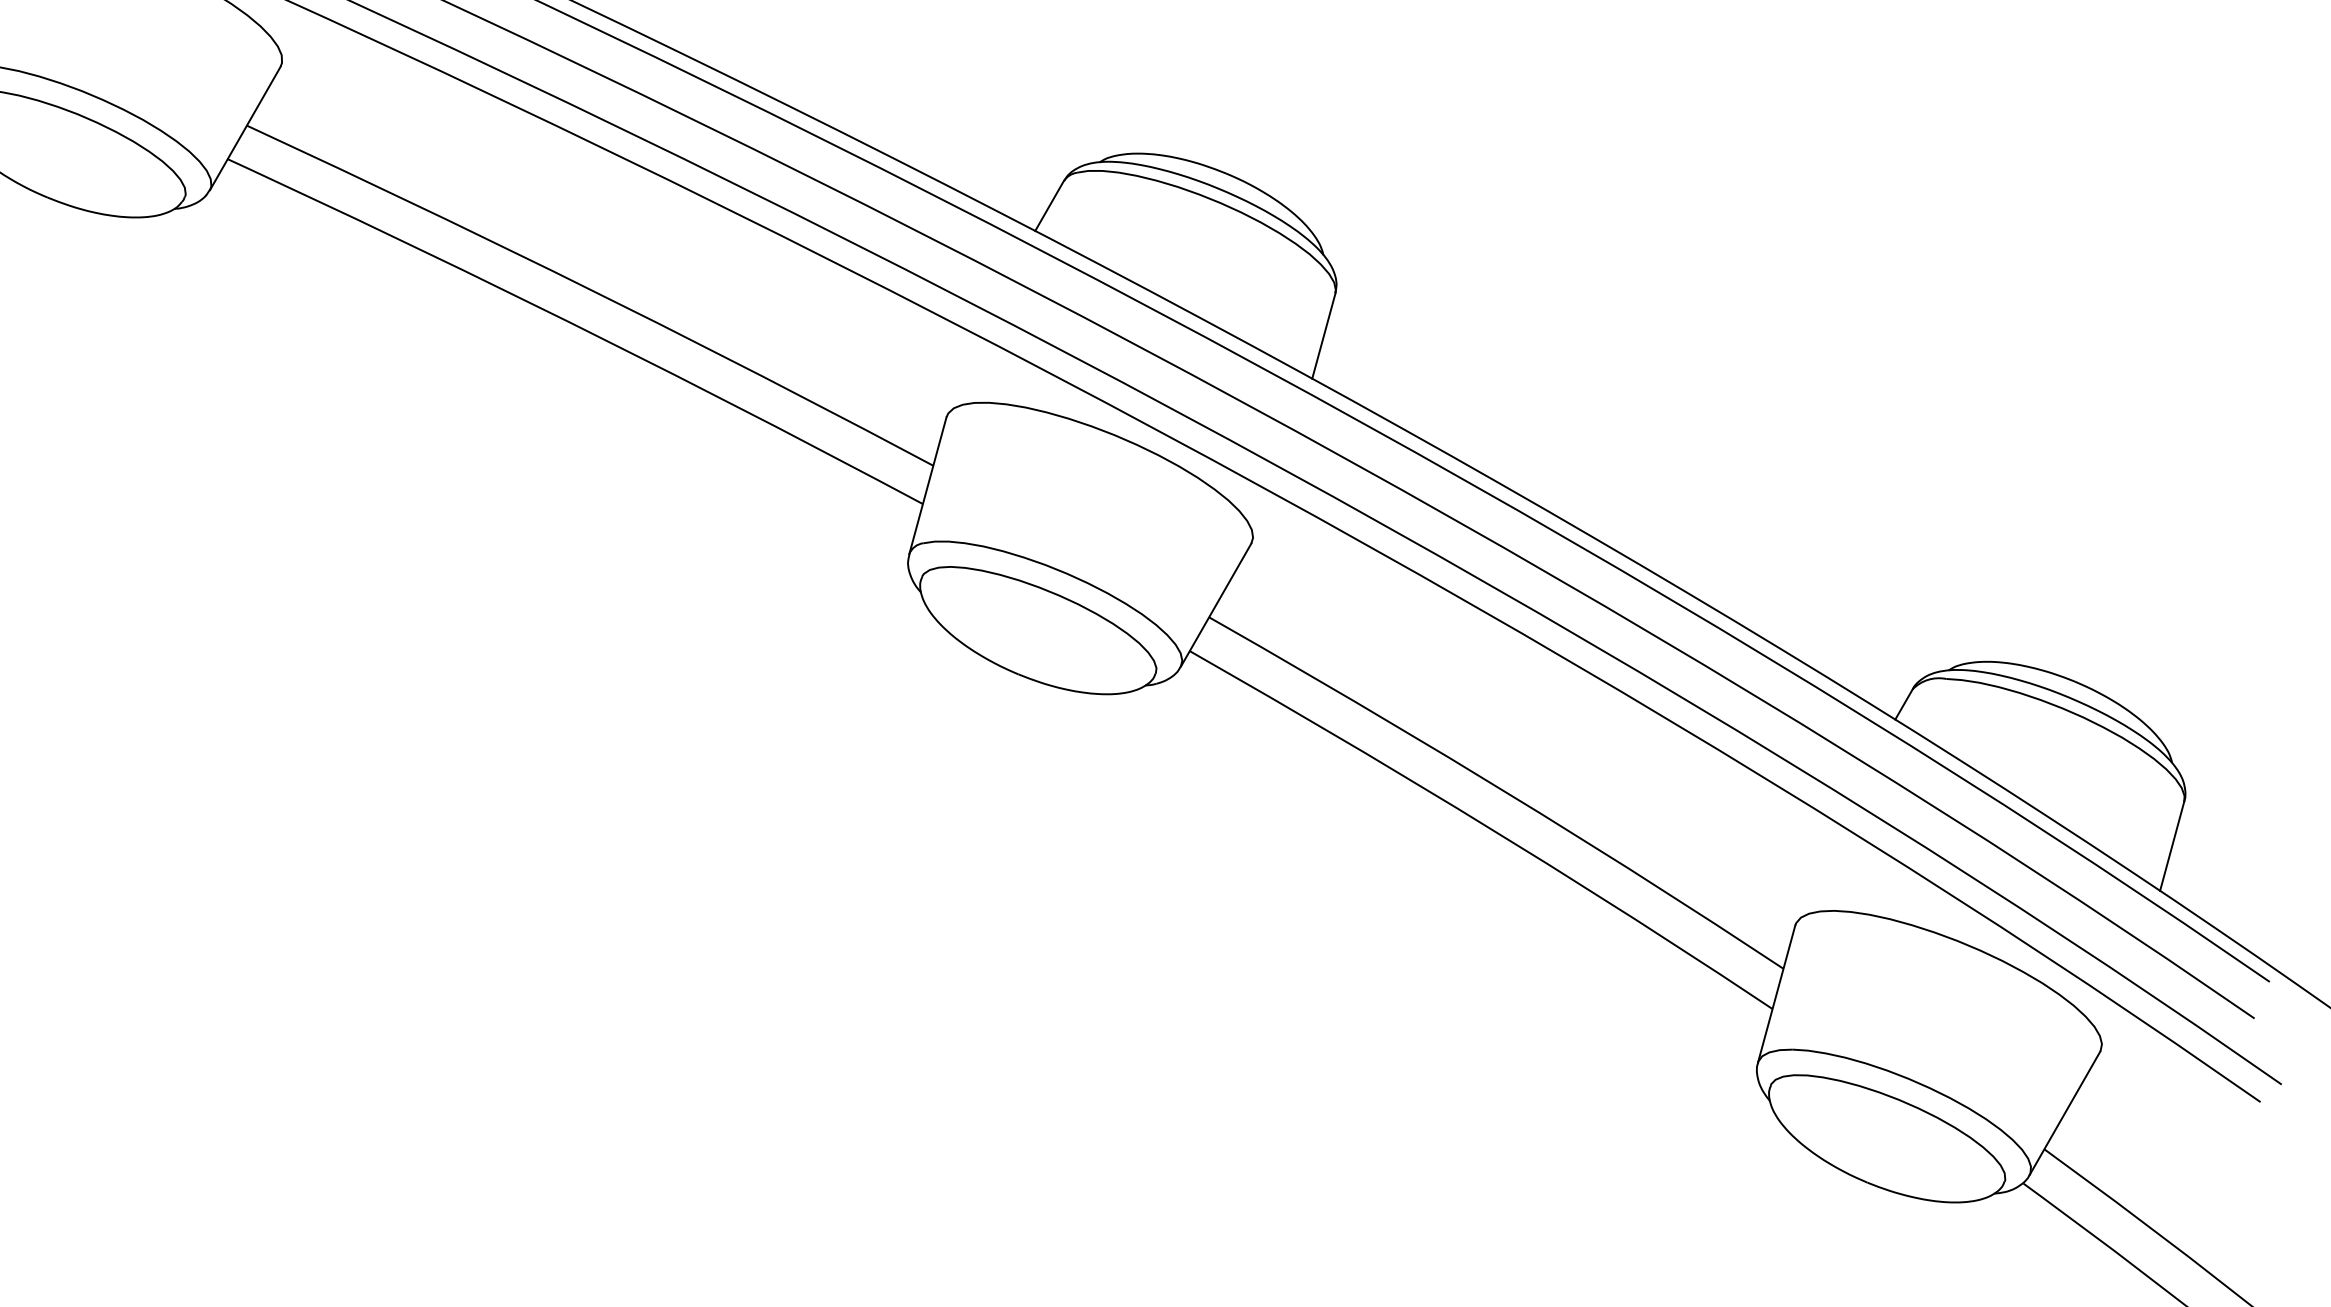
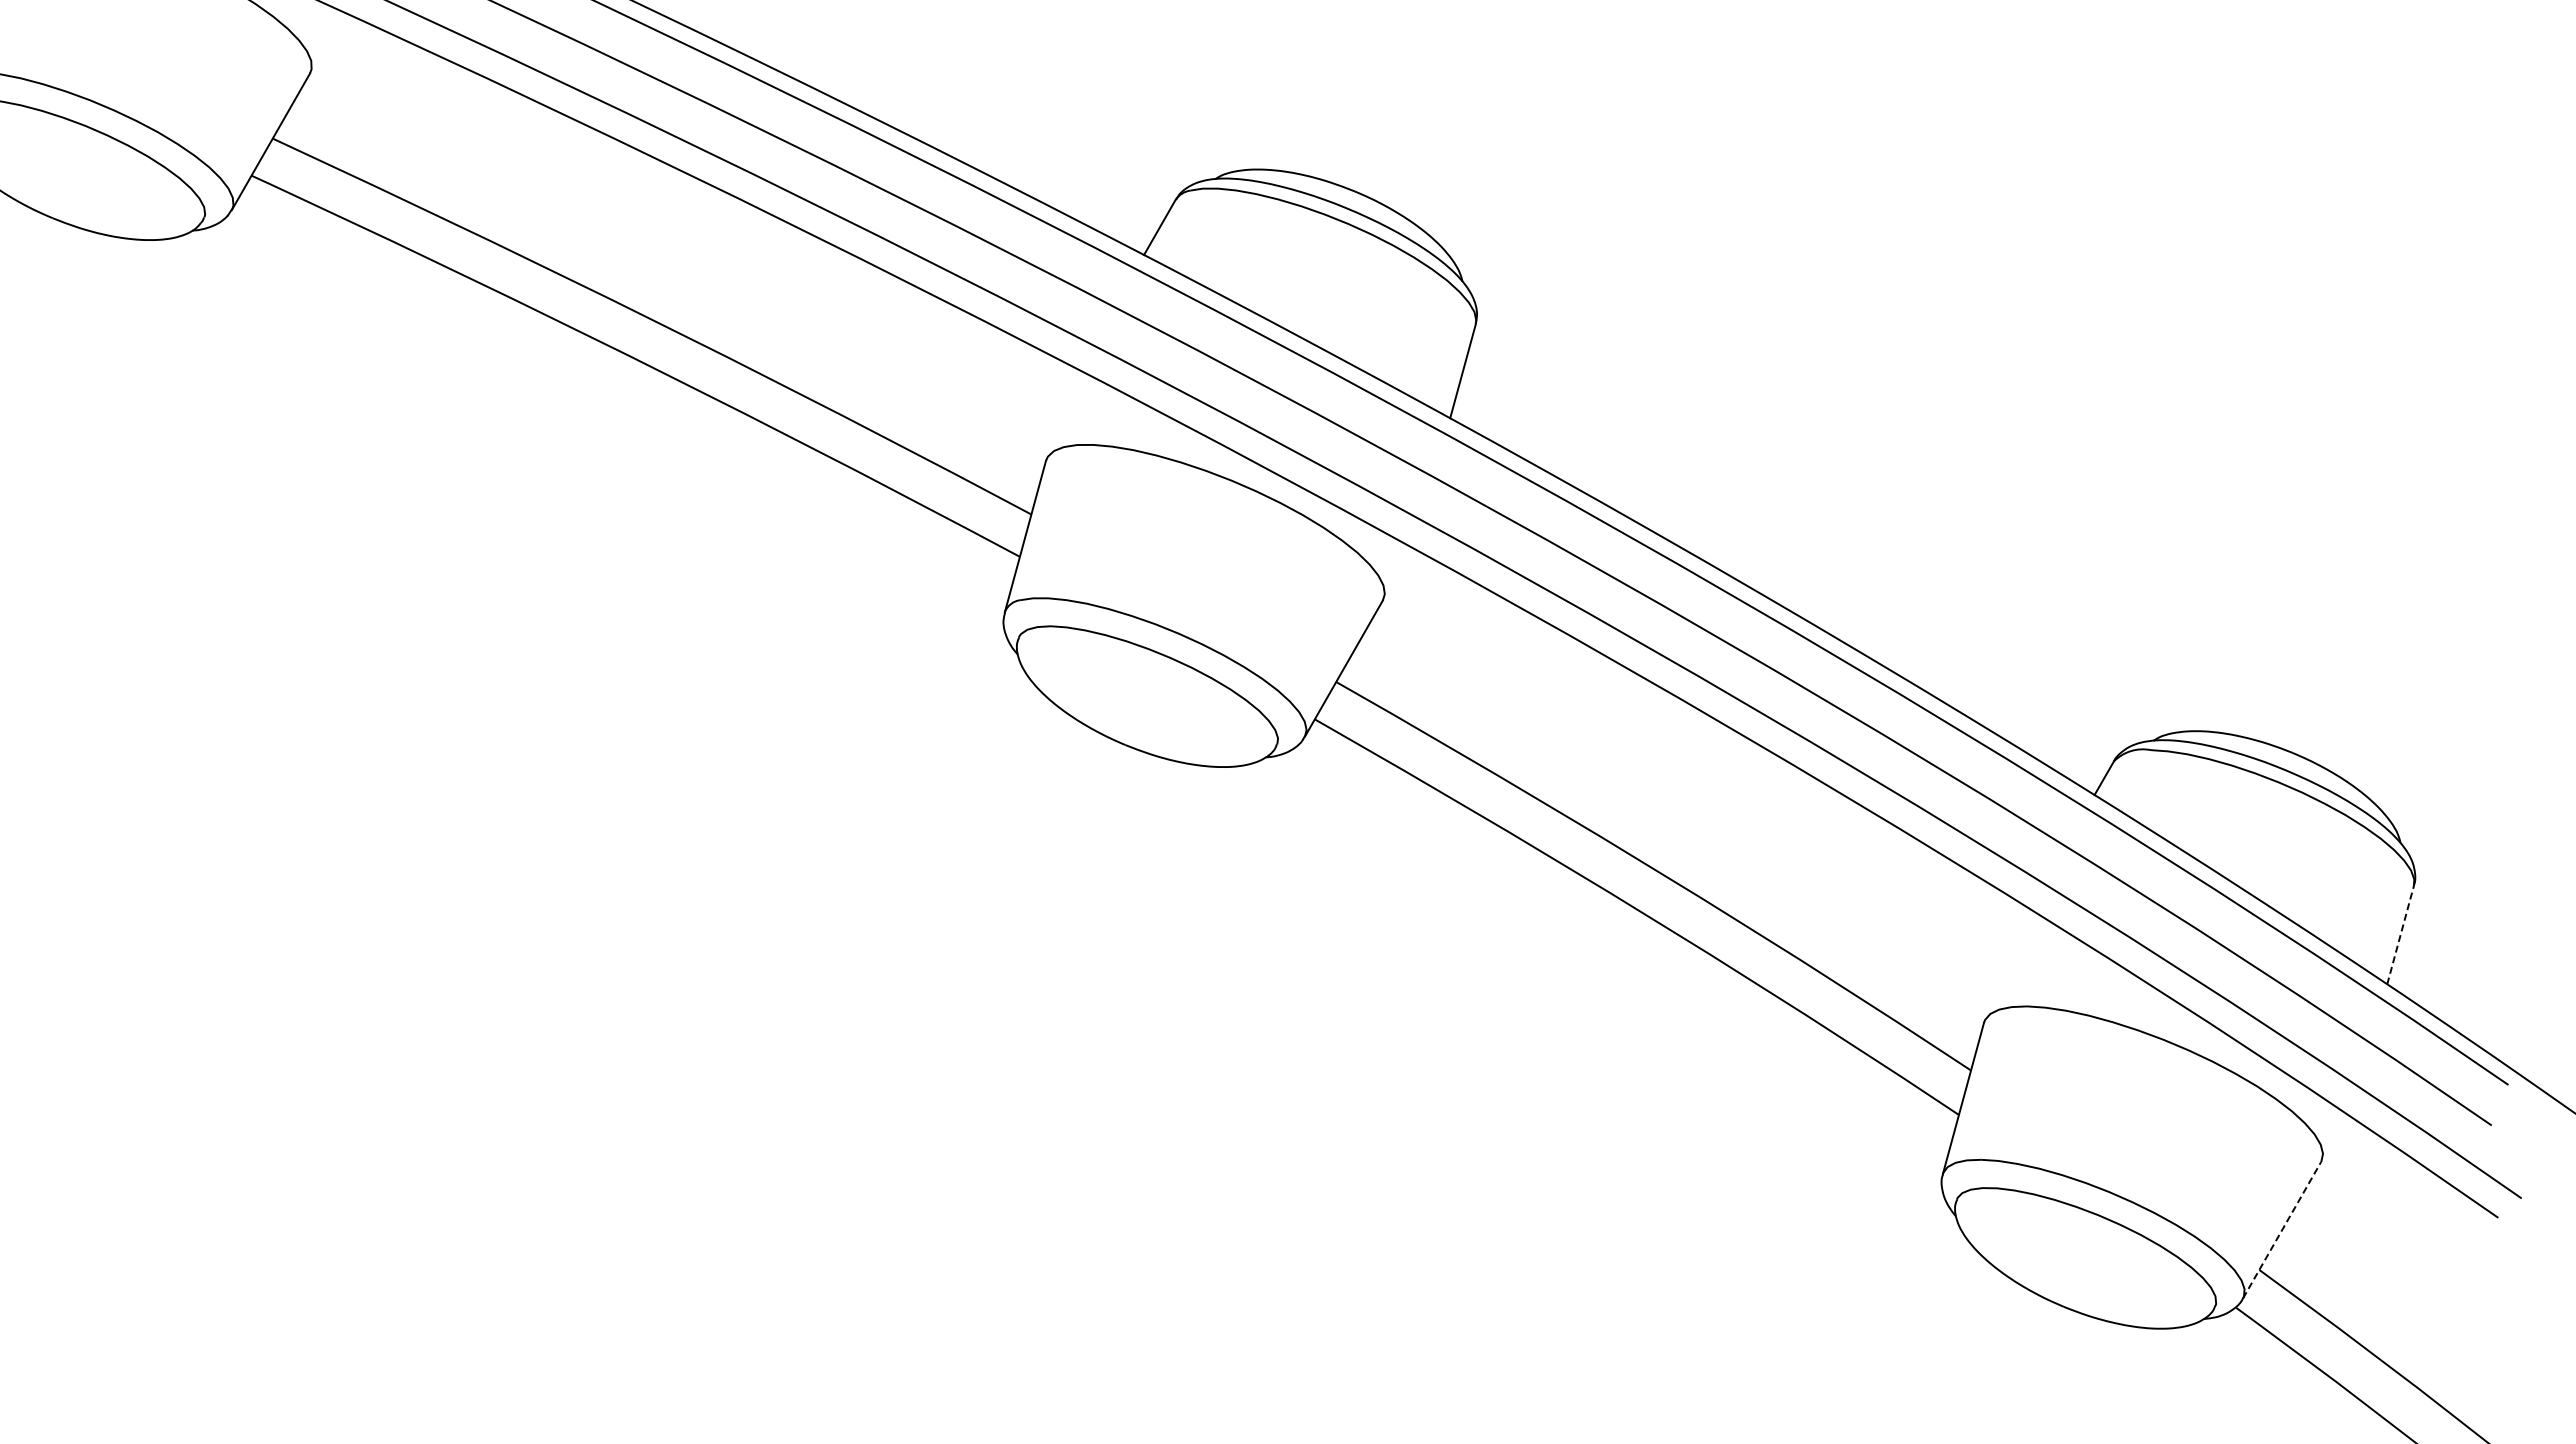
line: (2172, 845) -> (2400, 934), solid -> dashed
line: (2065, 1113) -> (2282, 1230), solid -> dashed

